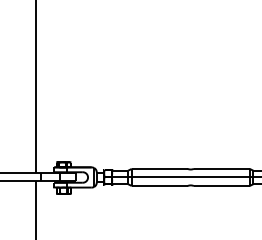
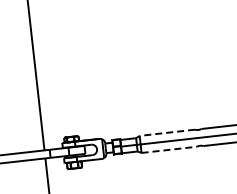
line: (159, 168) -> (167, 132), solid -> dashed
line: (159, 186) -> (169, 150), solid -> dashed

